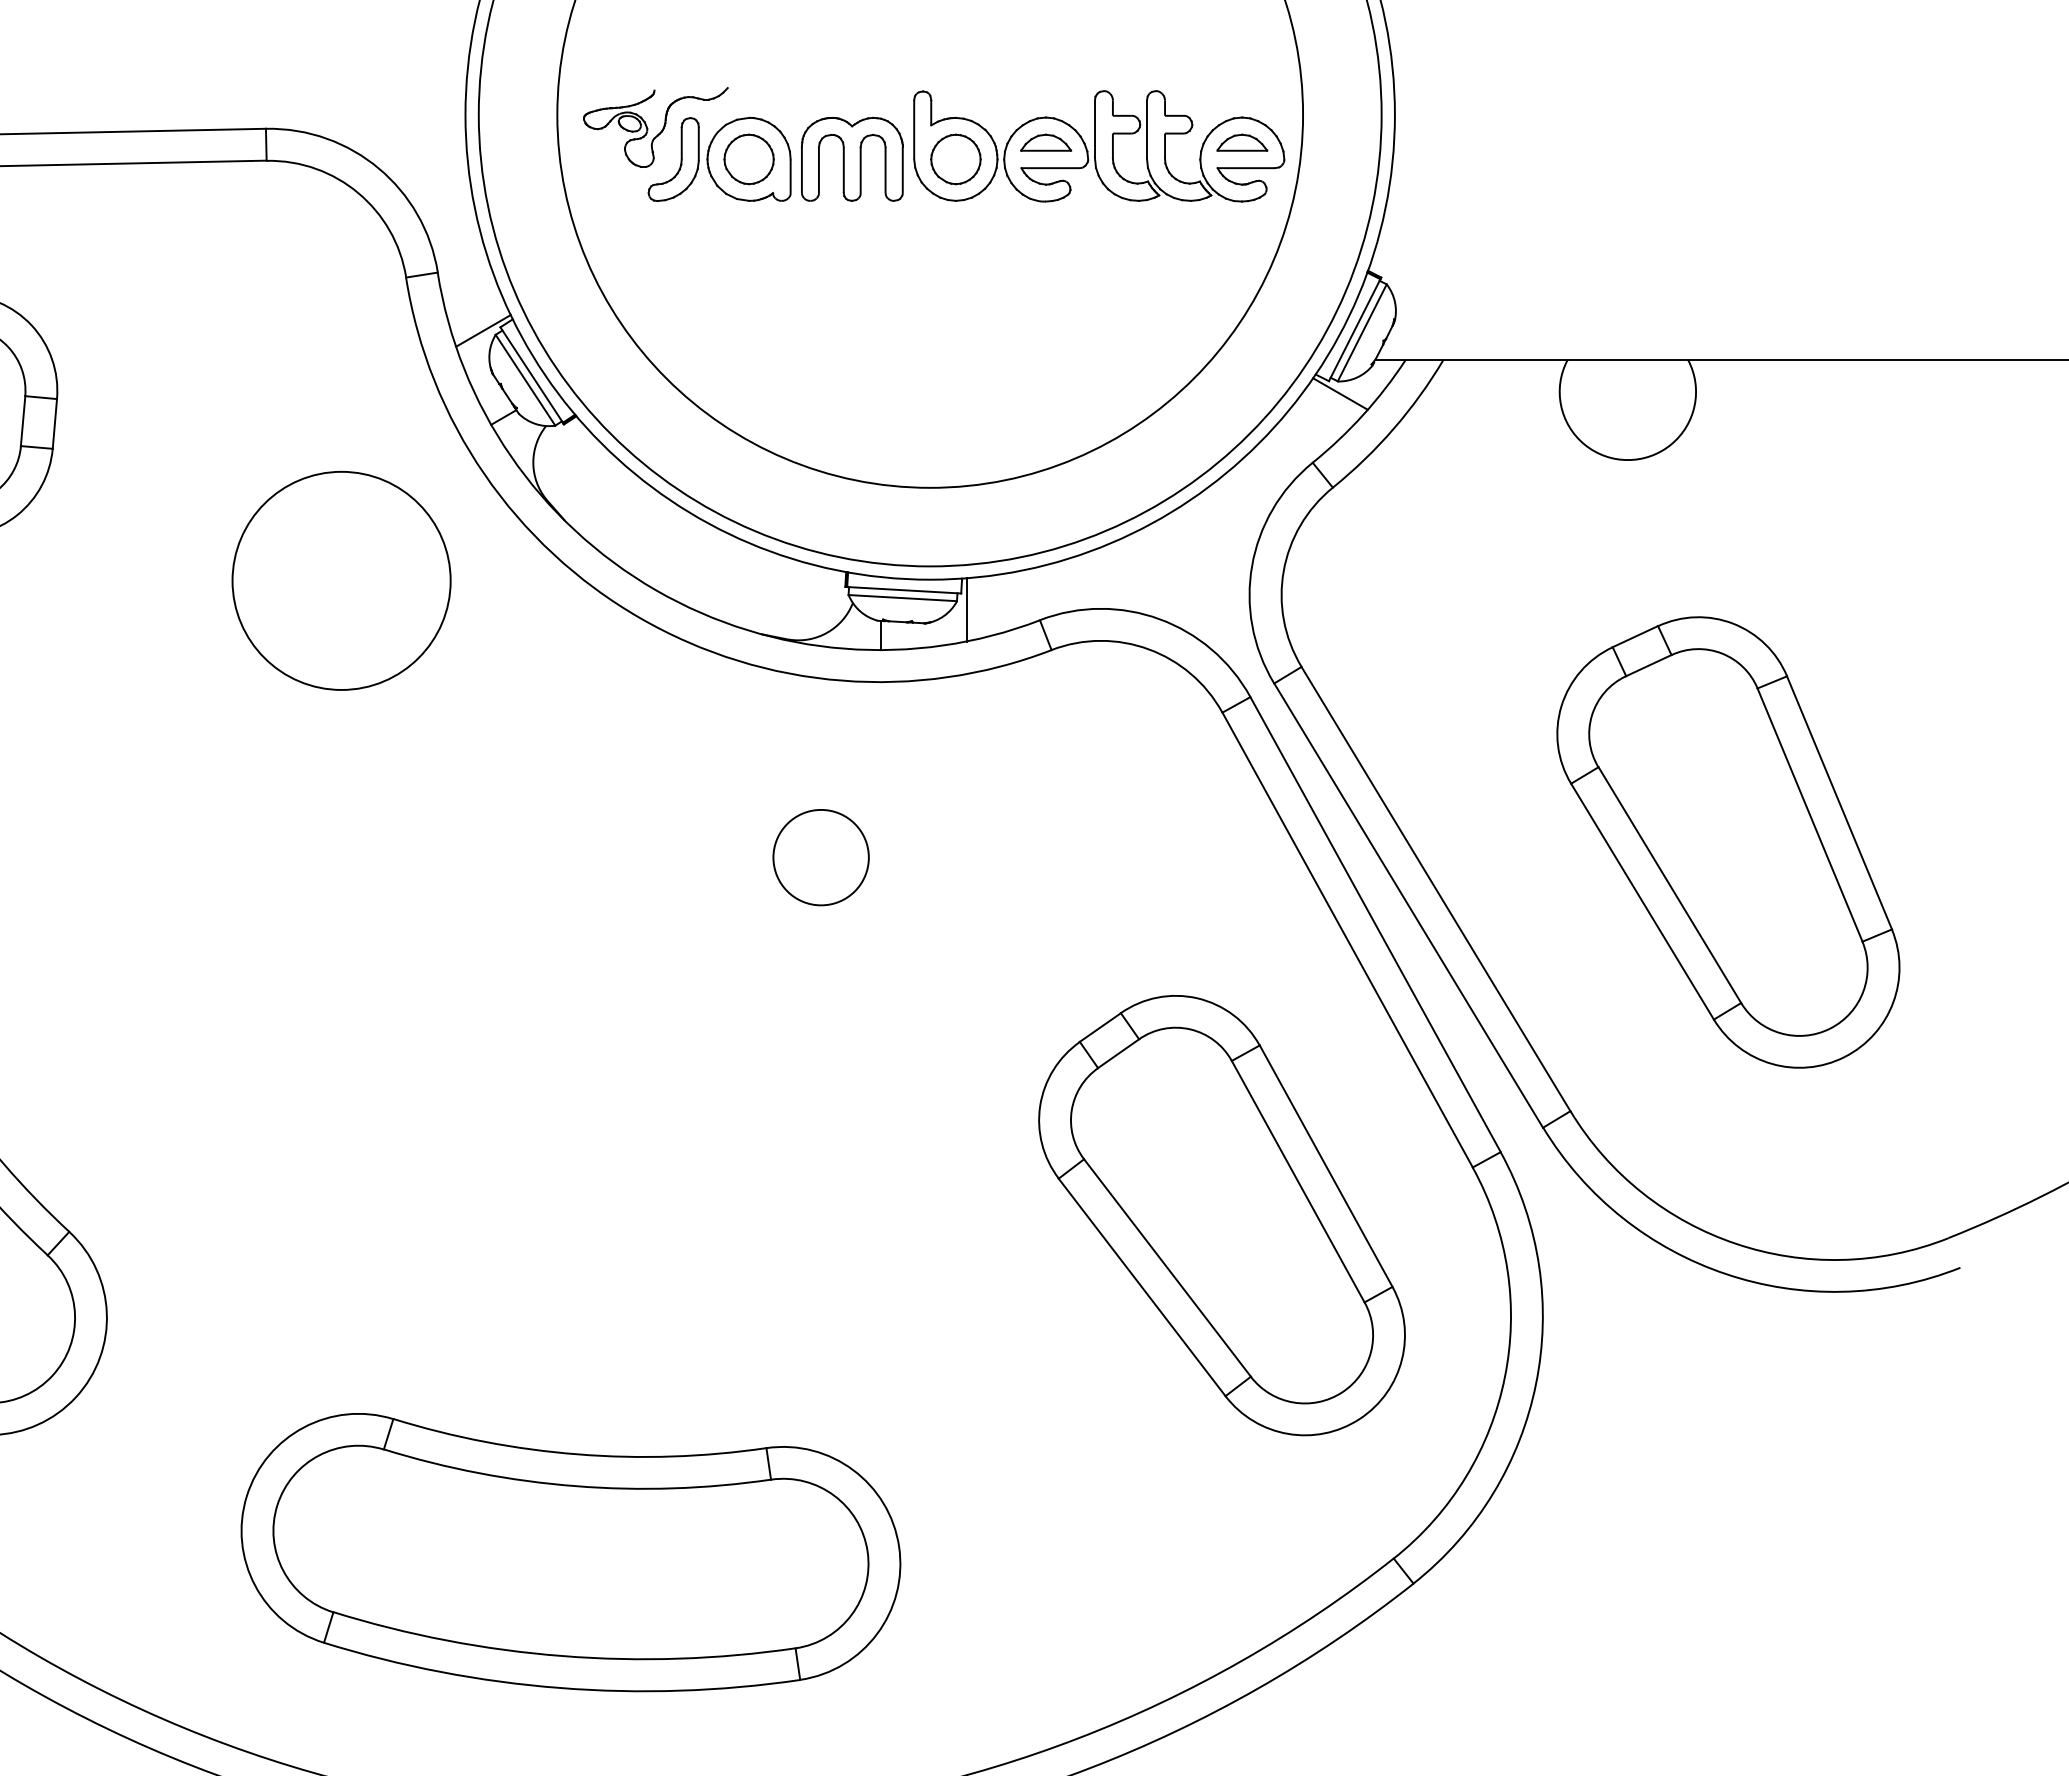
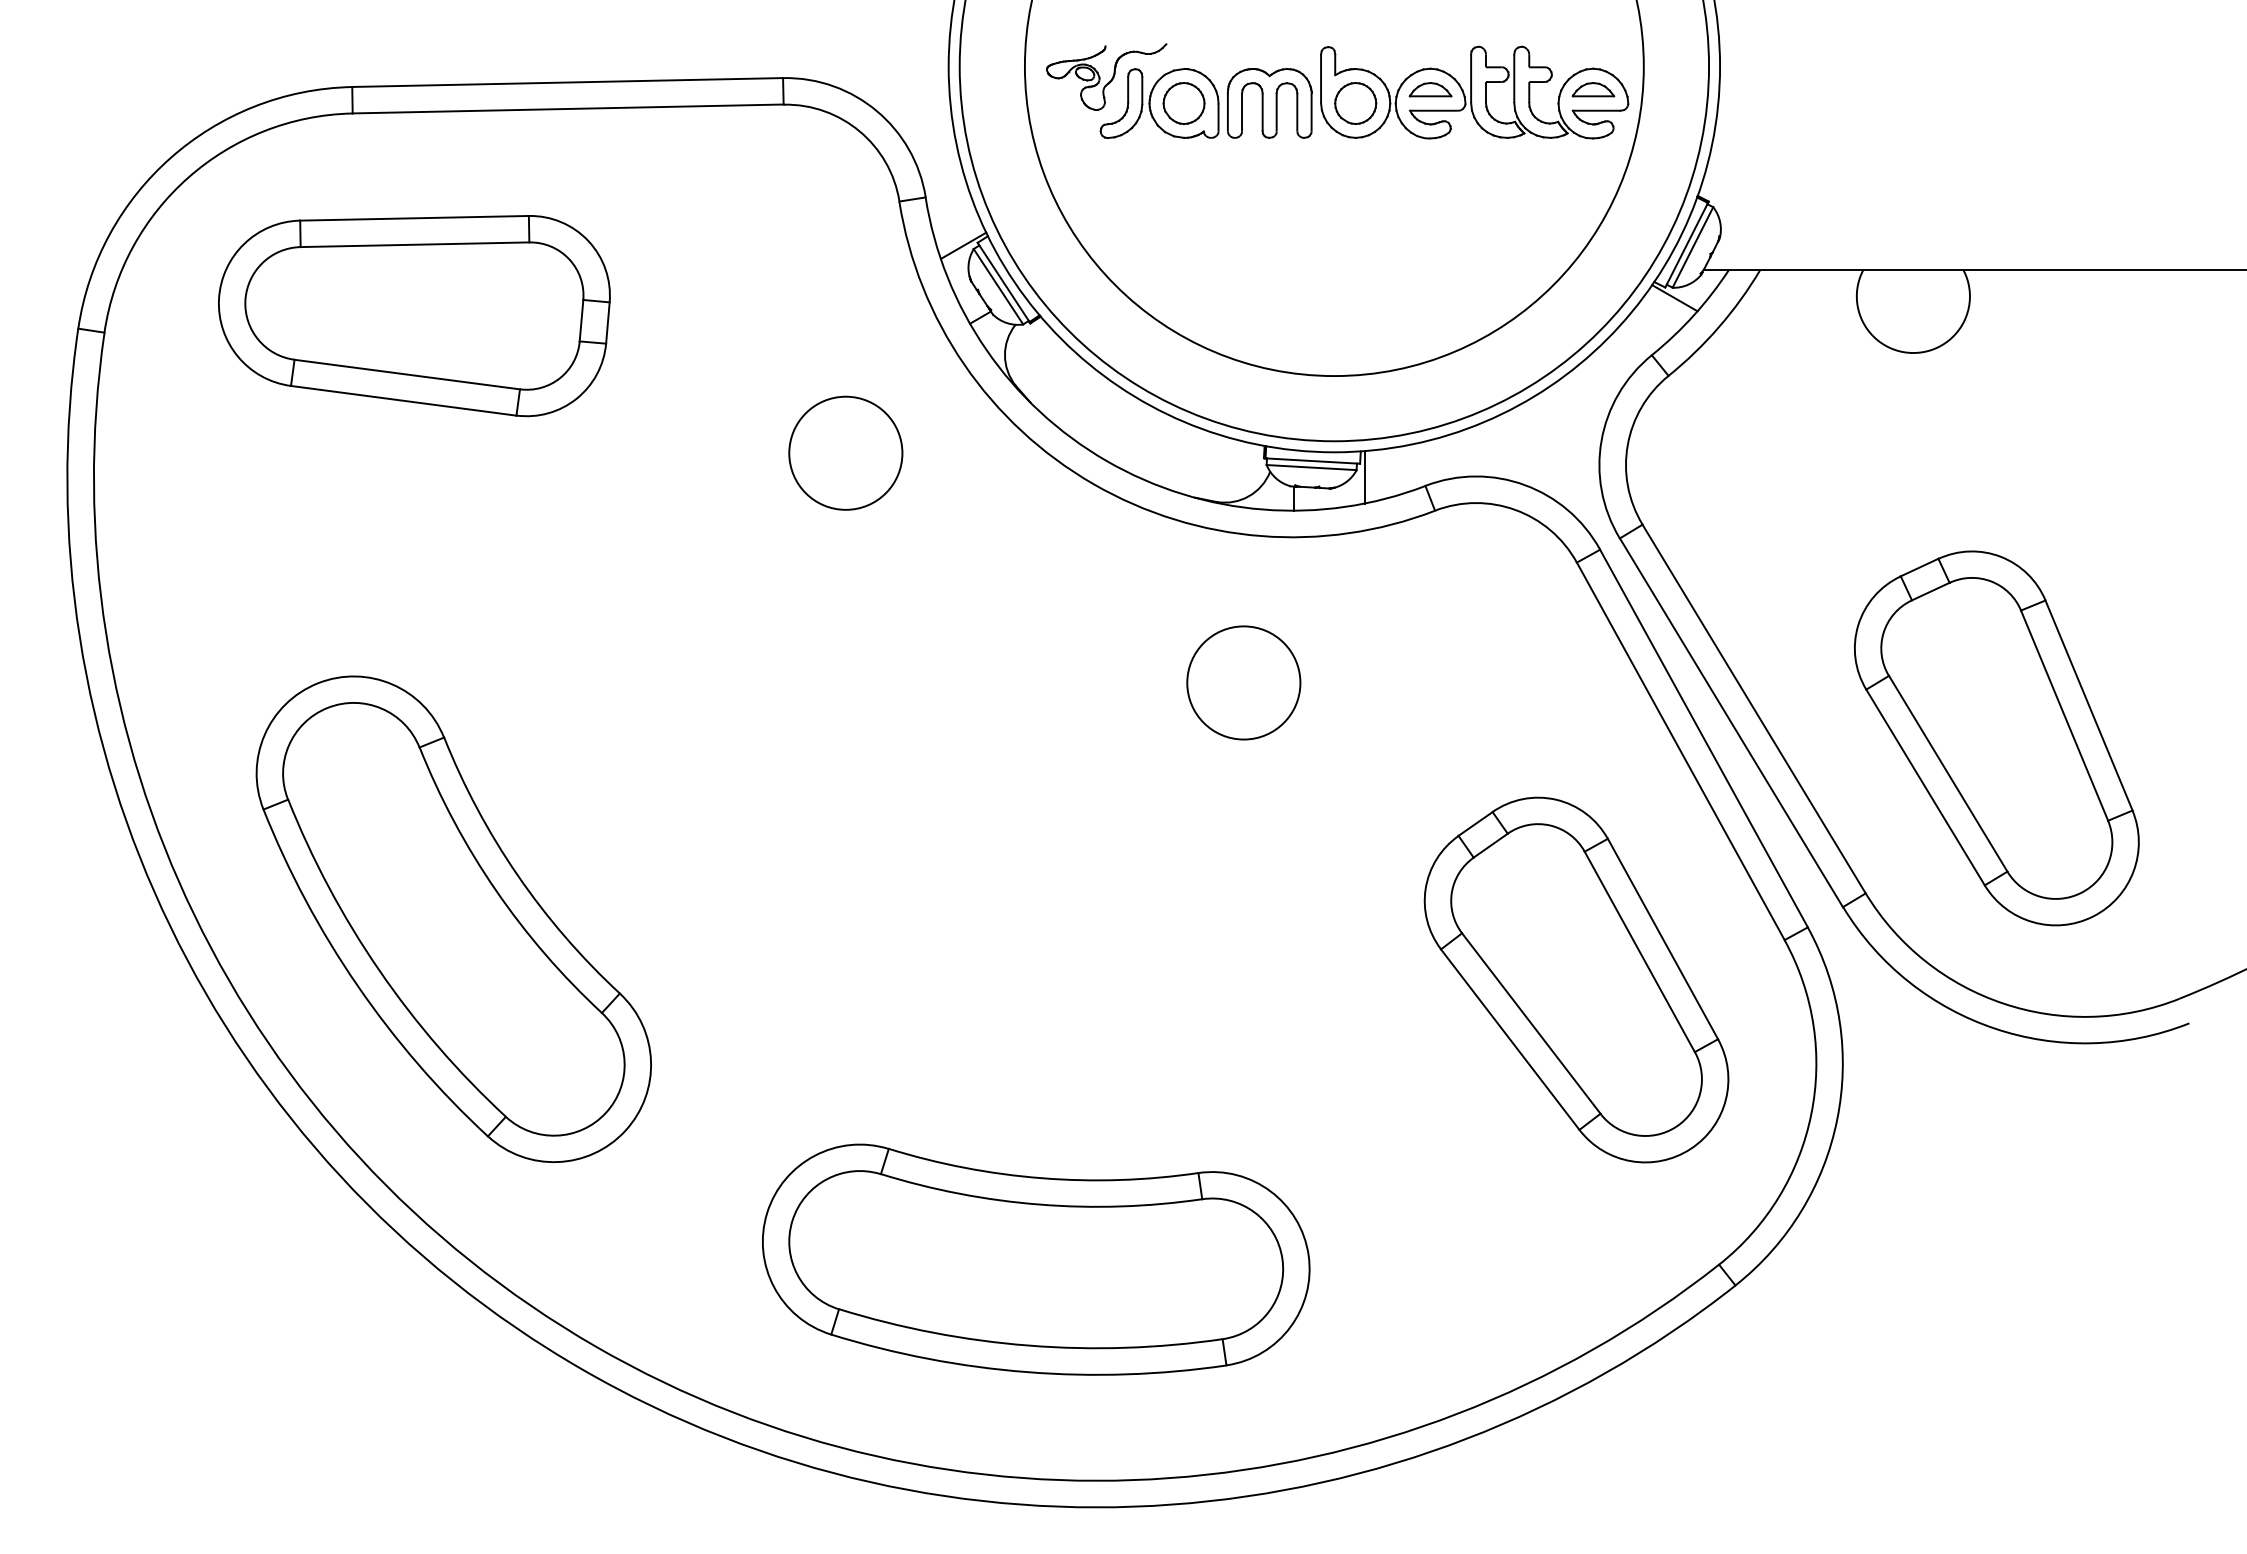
circle: (341, 579) -> (845, 452), size x0.62
part: (1728, 842) -> (1996, 738), moved
circle: (820, 857) -> (1243, 682), size x1.43

